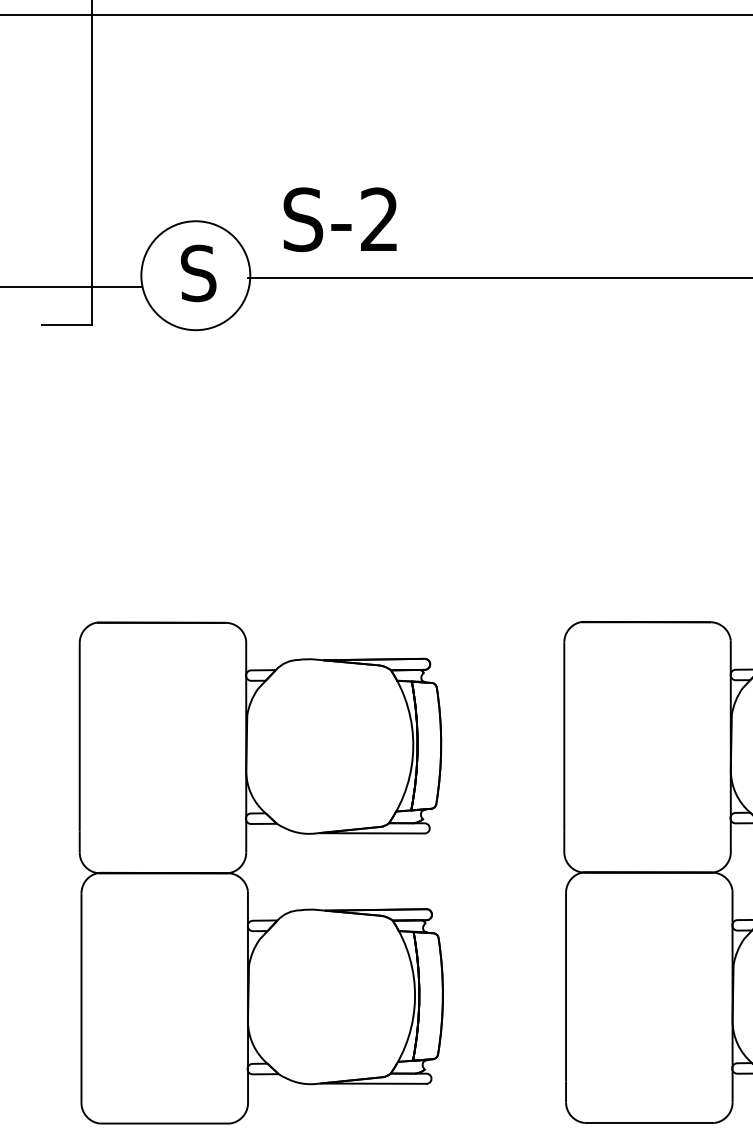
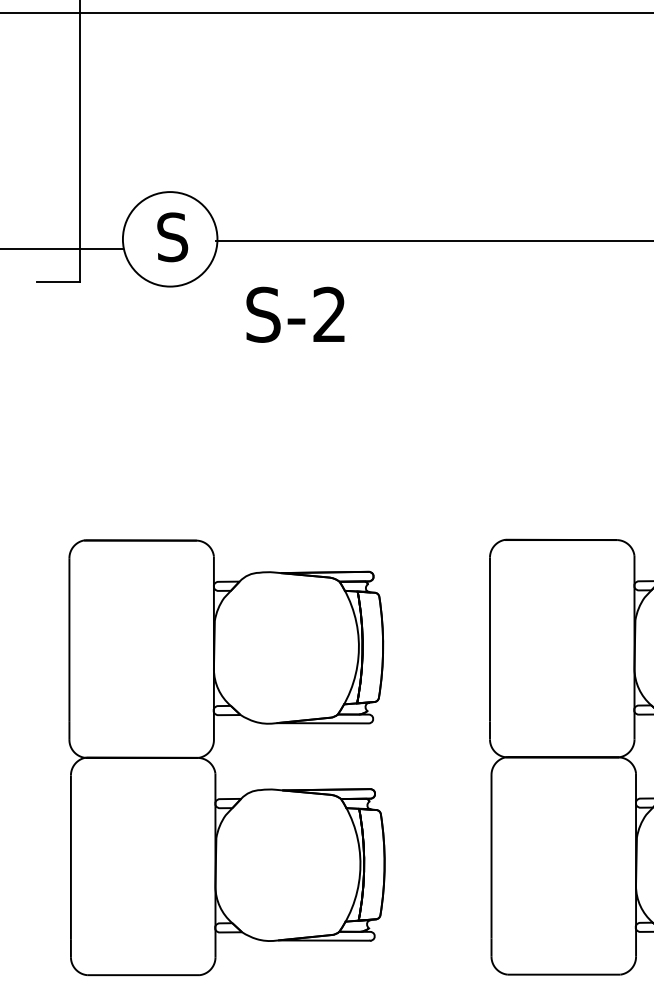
text: (339, 219) -> (294, 314), moved

